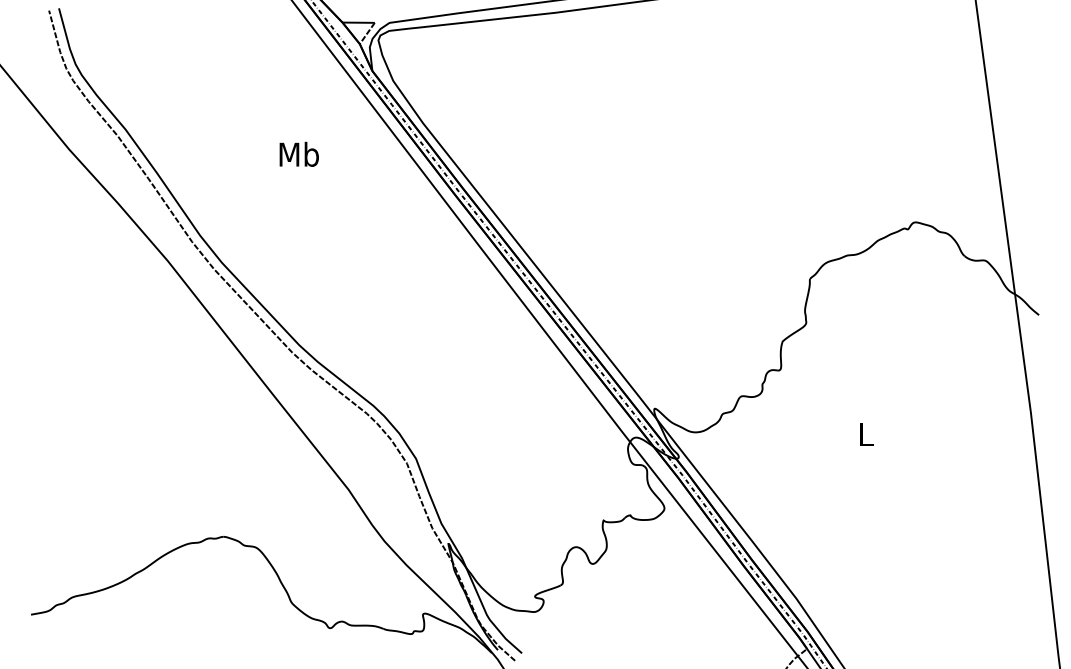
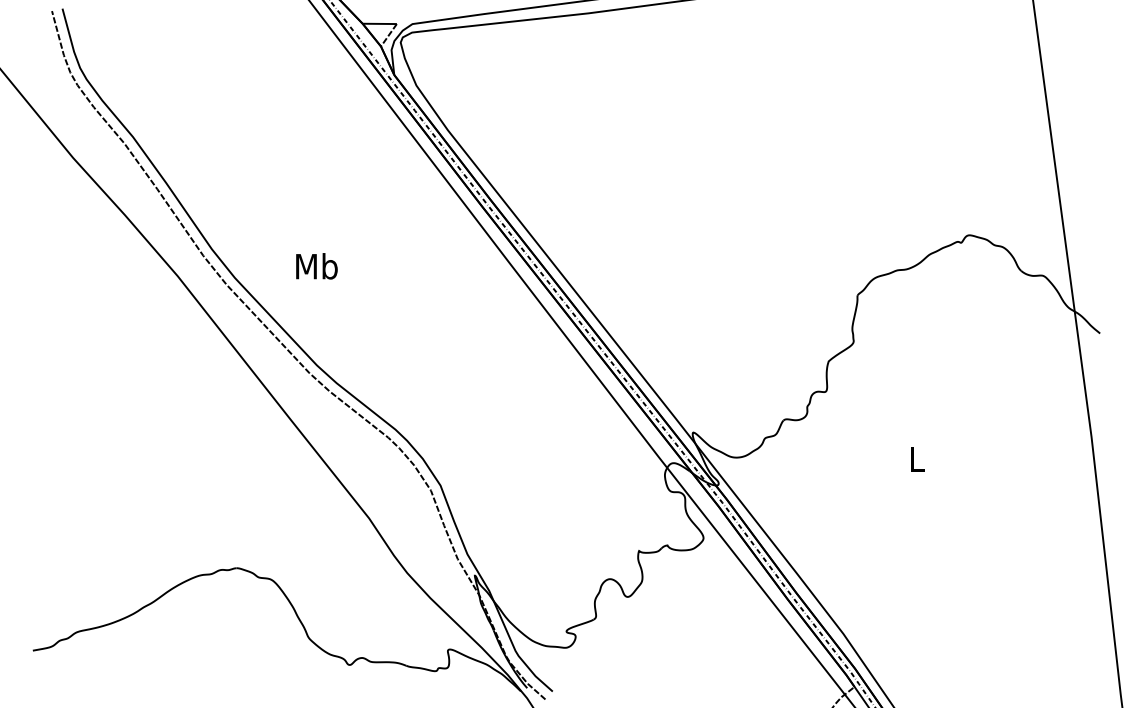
text: (298, 154) -> (316, 266), moved

